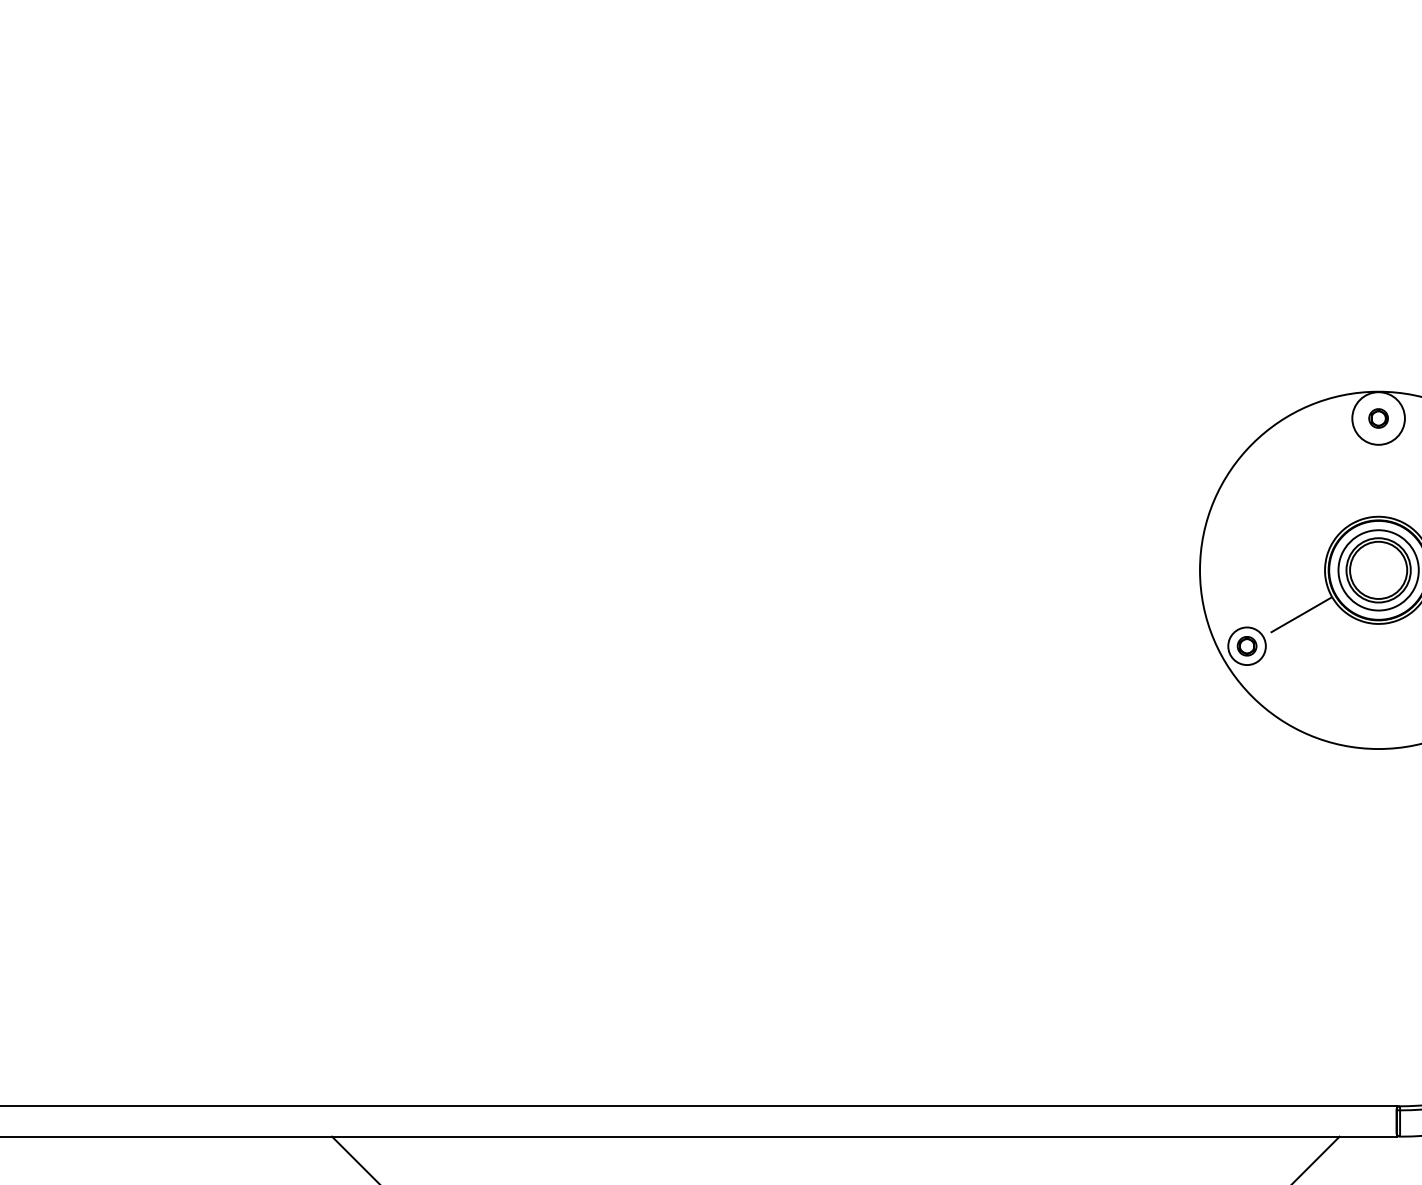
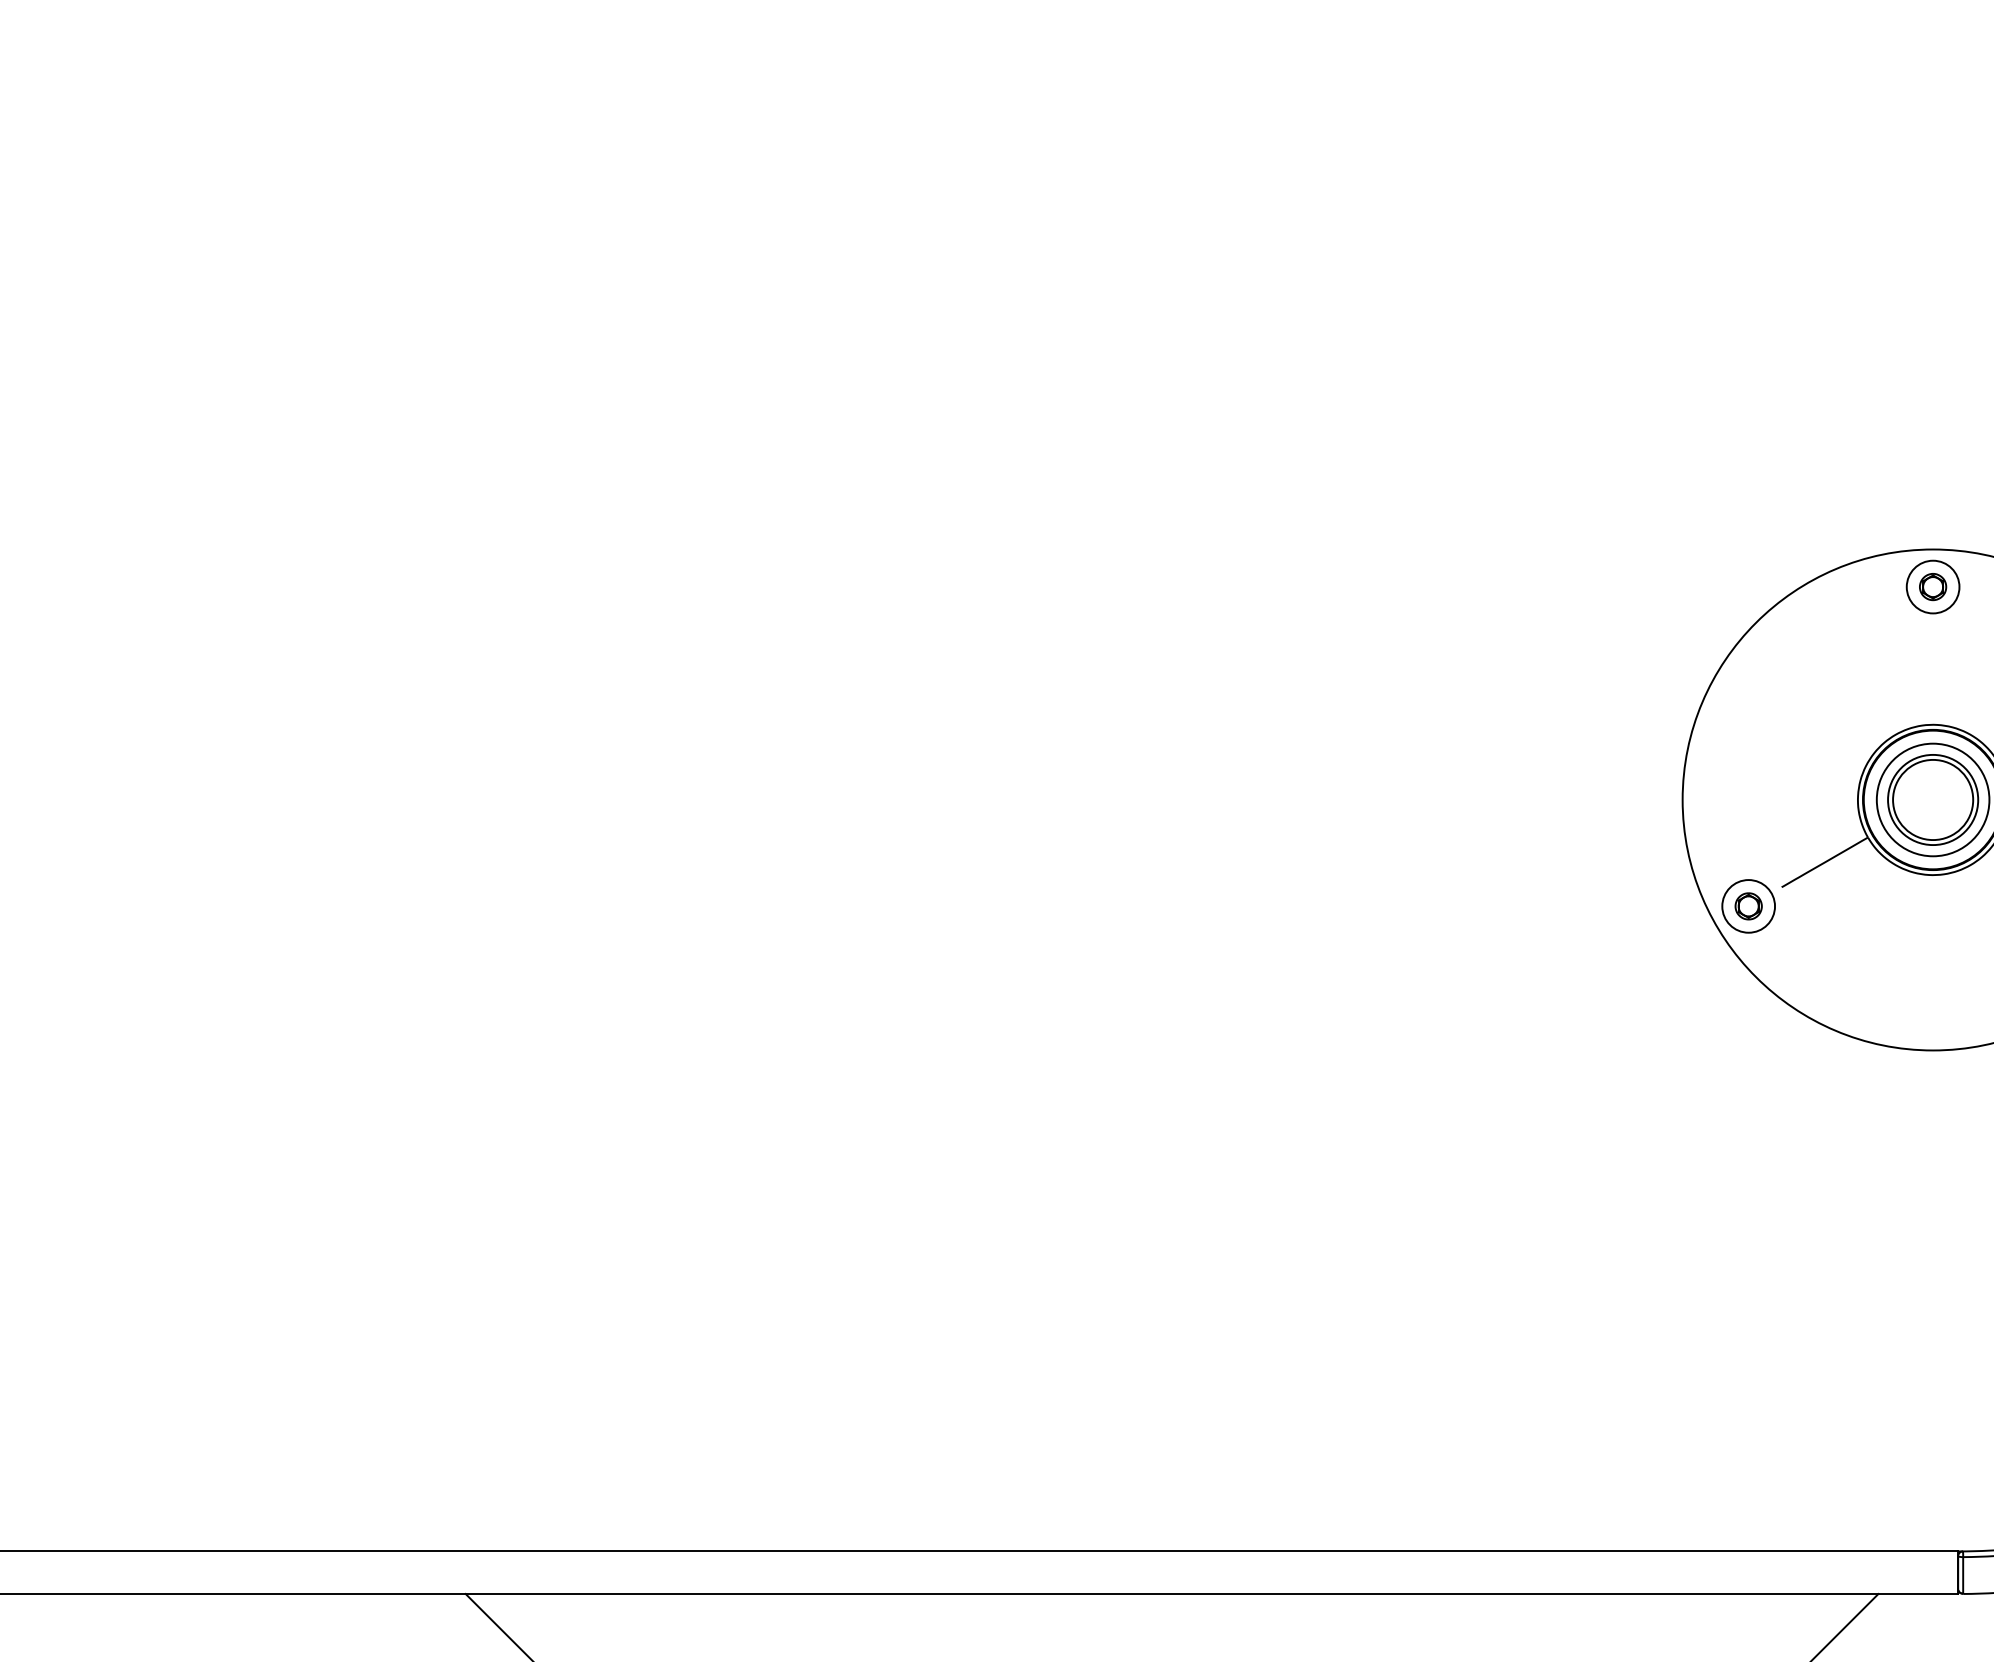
circle: (1378, 418) -> (1932, 586), size x0.71

